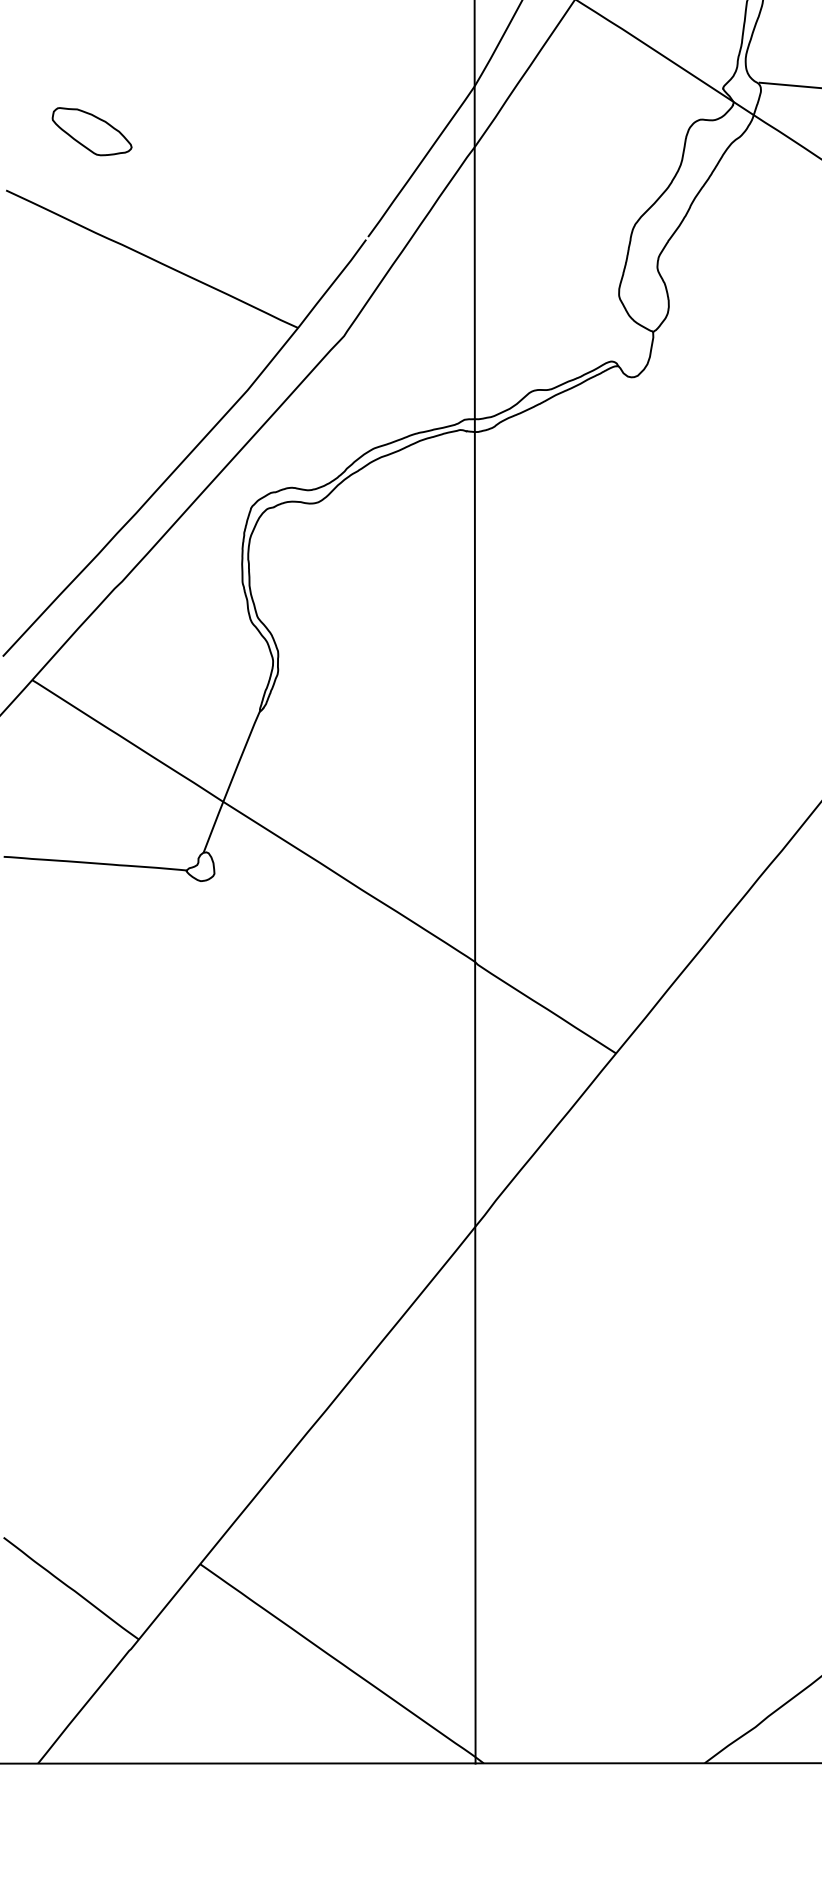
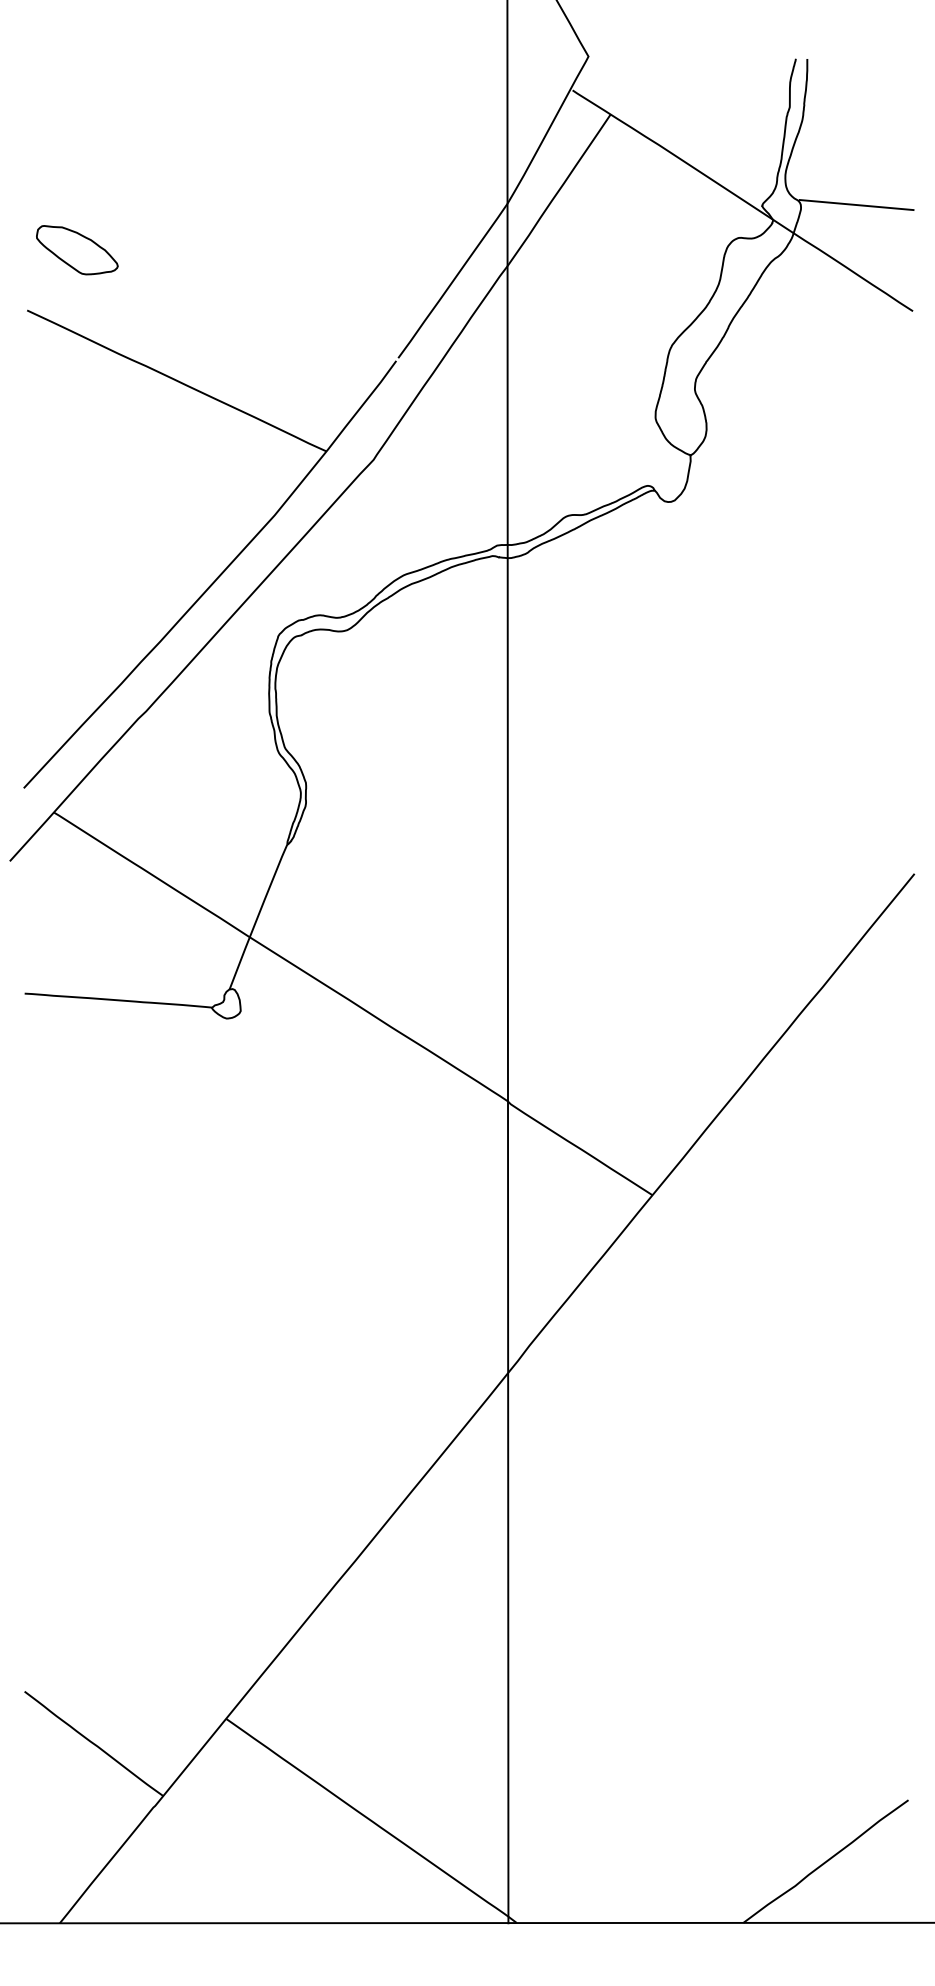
part: (92, 131) -> (77, 250), moved

